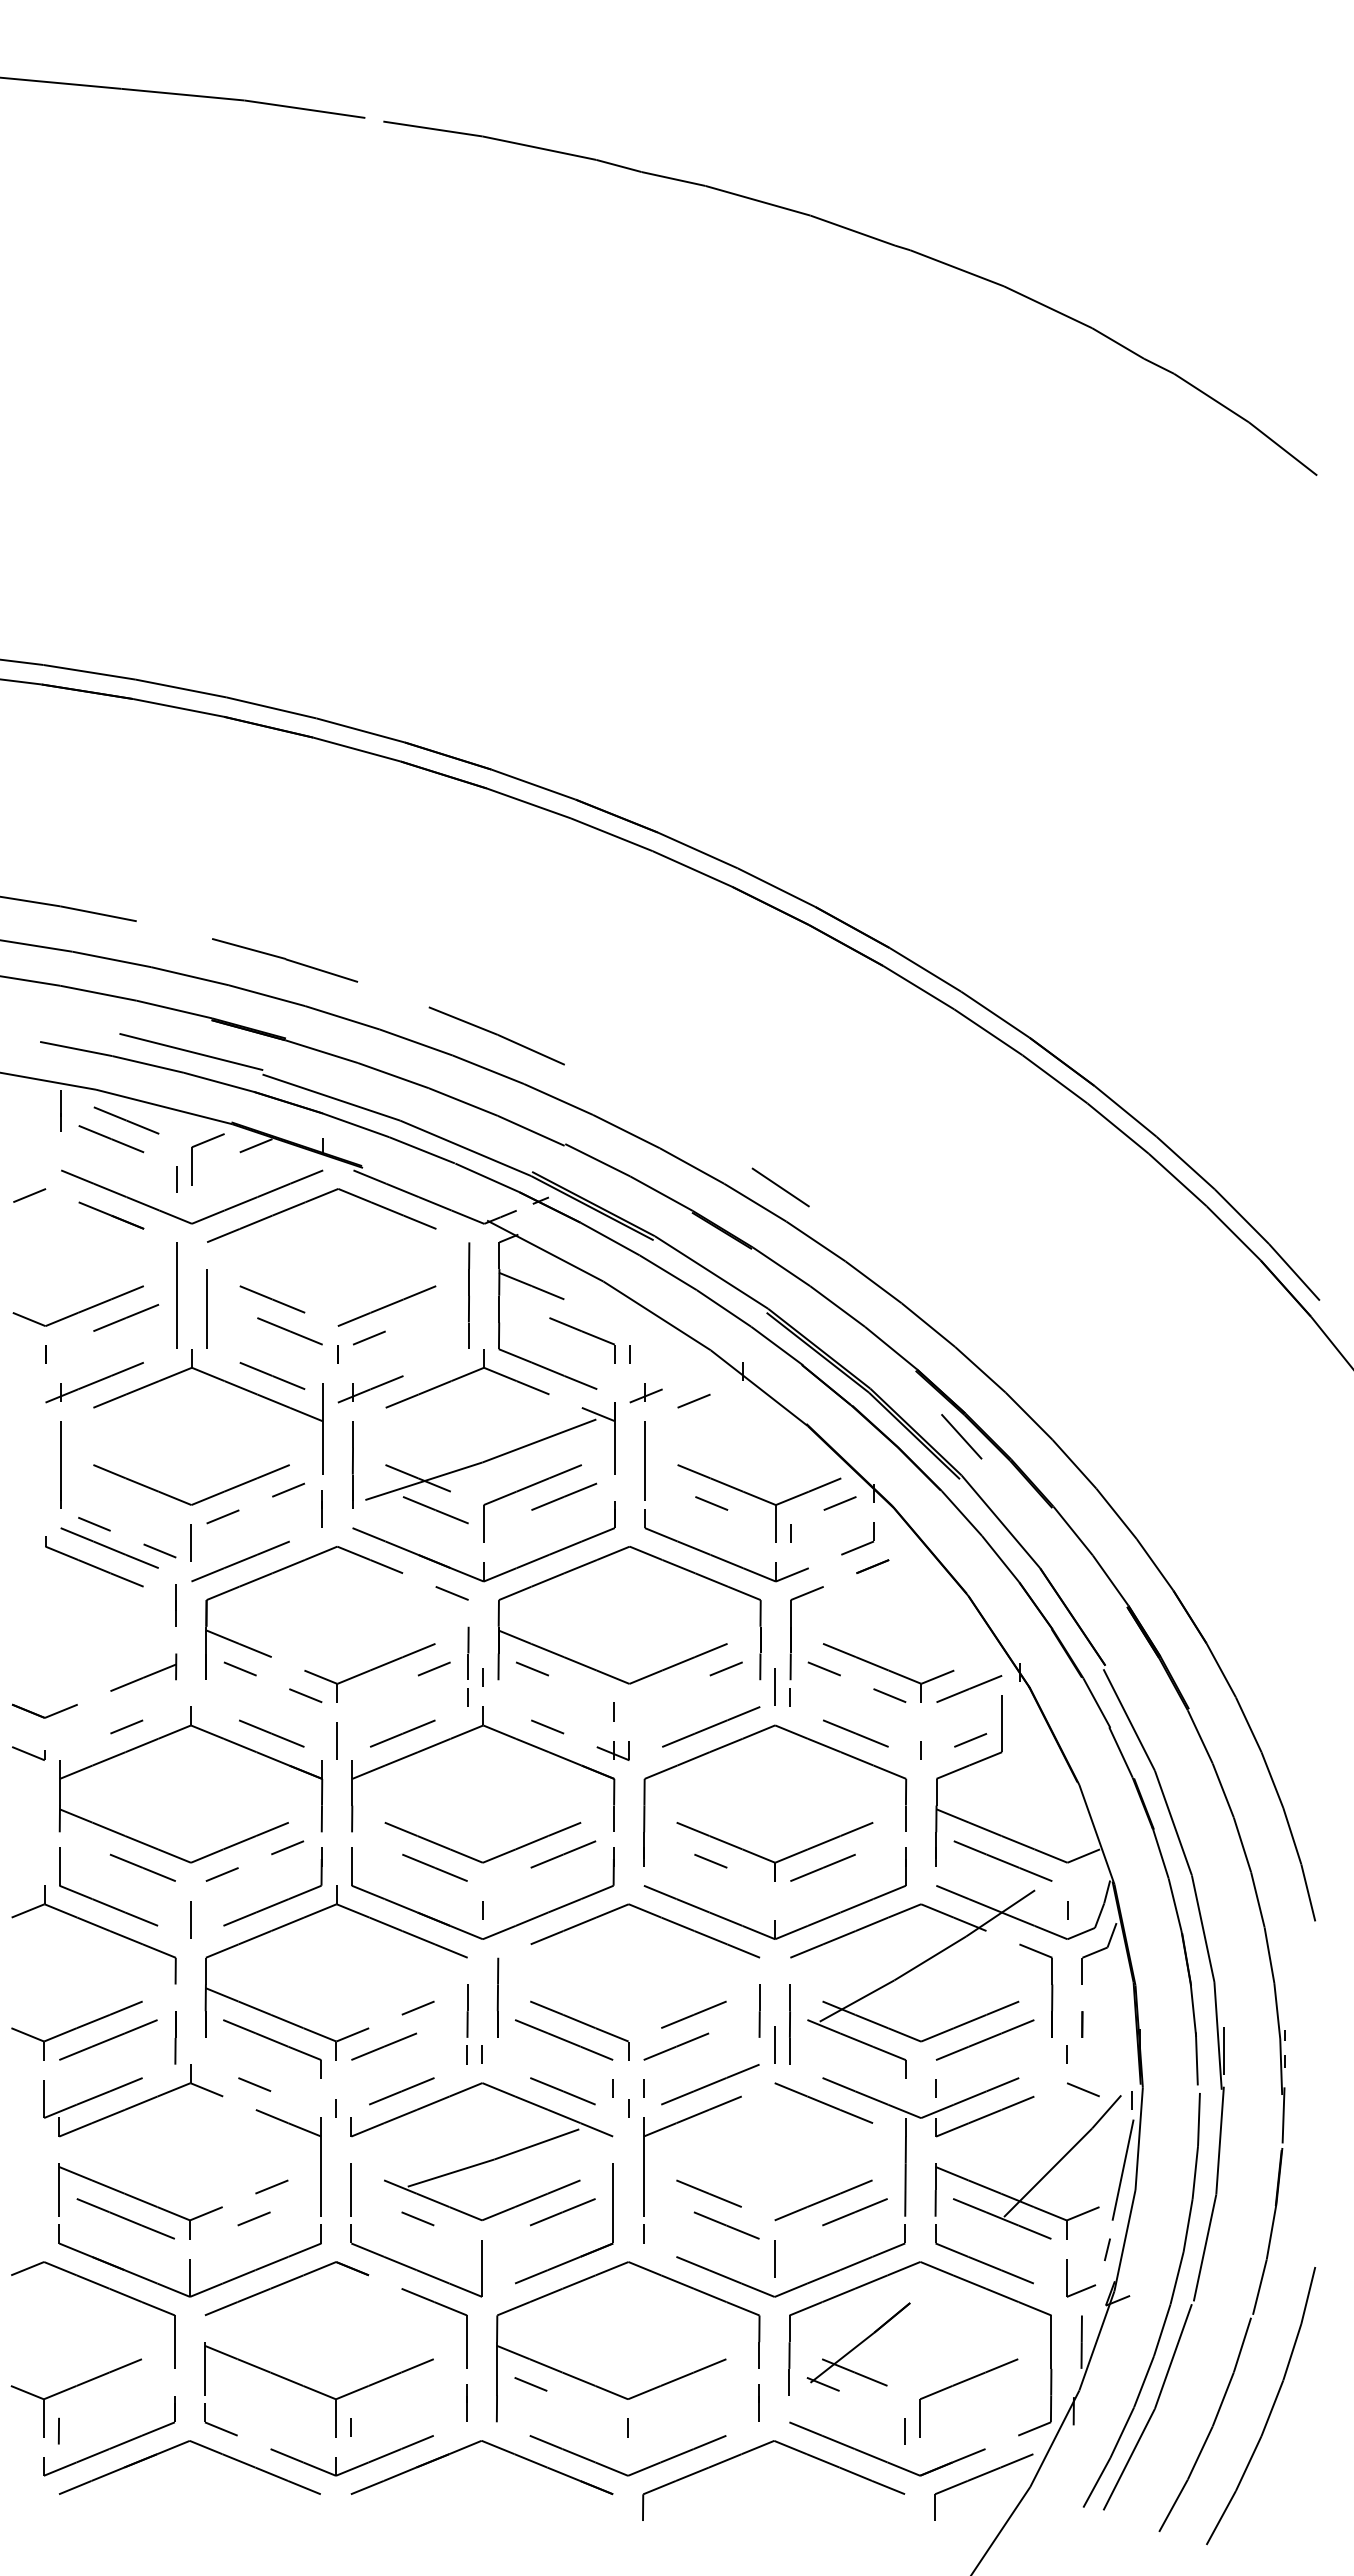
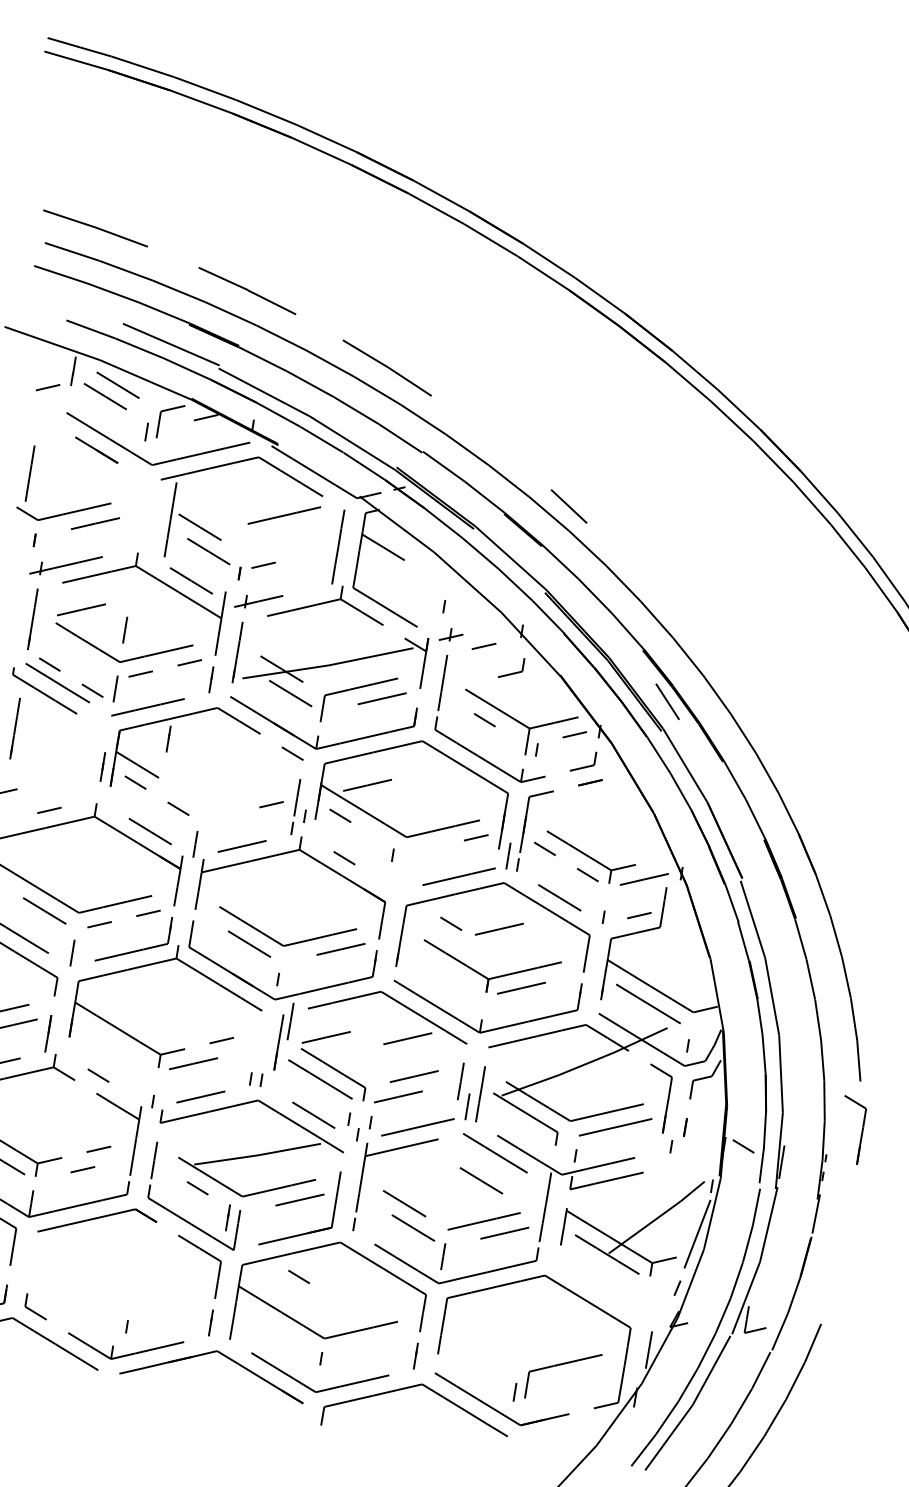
line: (29, 1195) -> (47, 387), moved
line: (176, 1295) -> (170, 519), moved
line: (386, 1305) -> (284, 515), moved
line: (206, 1308) -> (29, 473), moved
part: (586, 1334) -> (416, 587), removed
part: (740, 1431) -> (513, 672), added
line: (126, 1440) -> (81, 609), added
line: (190, 1458) -> (124, 629), added
line: (275, 1600) -> (168, 738), added
line: (175, 1605) -> (102, 766), moved
line: (60, 1620) -> (15, 728), added
line: (563, 1620) -> (367, 785), added
part: (143, 1672) -> (67, 774), removed
part: (369, 1672) -> (225, 799), removed
part: (612, 1750) -> (387, 882), removed
line: (778, 1790) -> (499, 928), added
line: (710, 1861) -> (450, 924), moved
line: (676, 1963) -> (407, 1038), added
line: (562, 1980) -> (326, 1037), added
part: (1328, 1990) -> (861, 1131), added
line: (467, 2010) -> (290, 1021), moved
part: (275, 2042) -> (117, 1048), removed
line: (1083, 2089) -> (743, 1146), moved
line: (810, 2144) -> (481, 1180), added
line: (466, 2252) -> (227, 1217), added
part: (980, 2260) -> (587, 1281), removed
part: (1086, 2287) -> (759, 1328), moved
part: (858, 2346) -> (492, 1327), removed
line: (530, 2384) -> (298, 1277), moved
part: (318, 2389) -> (108, 1296), removed
part: (979, 2477) -> (561, 1433), removed

